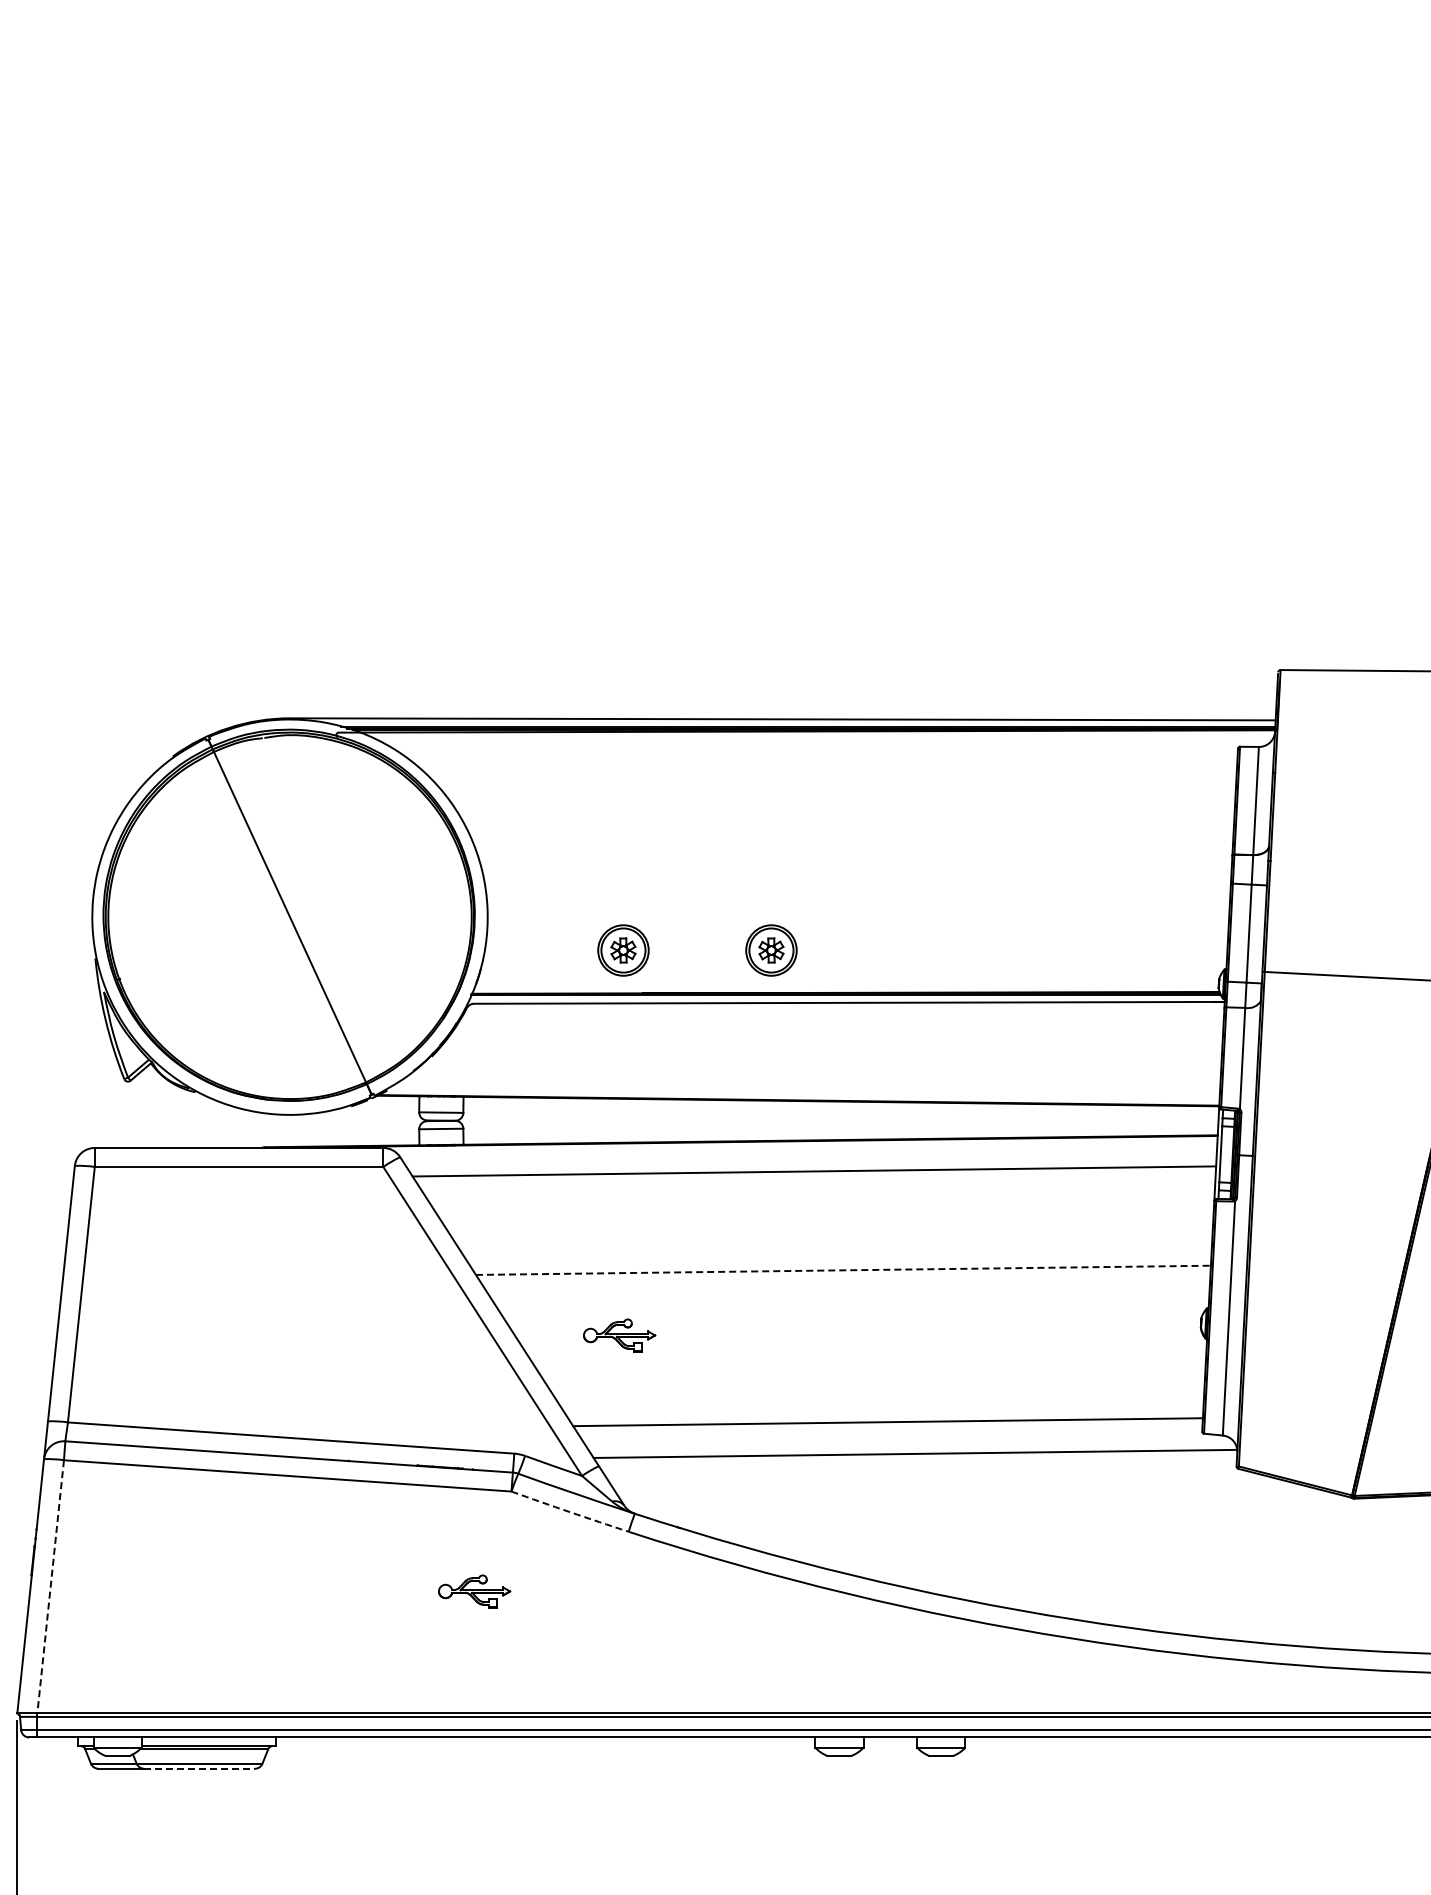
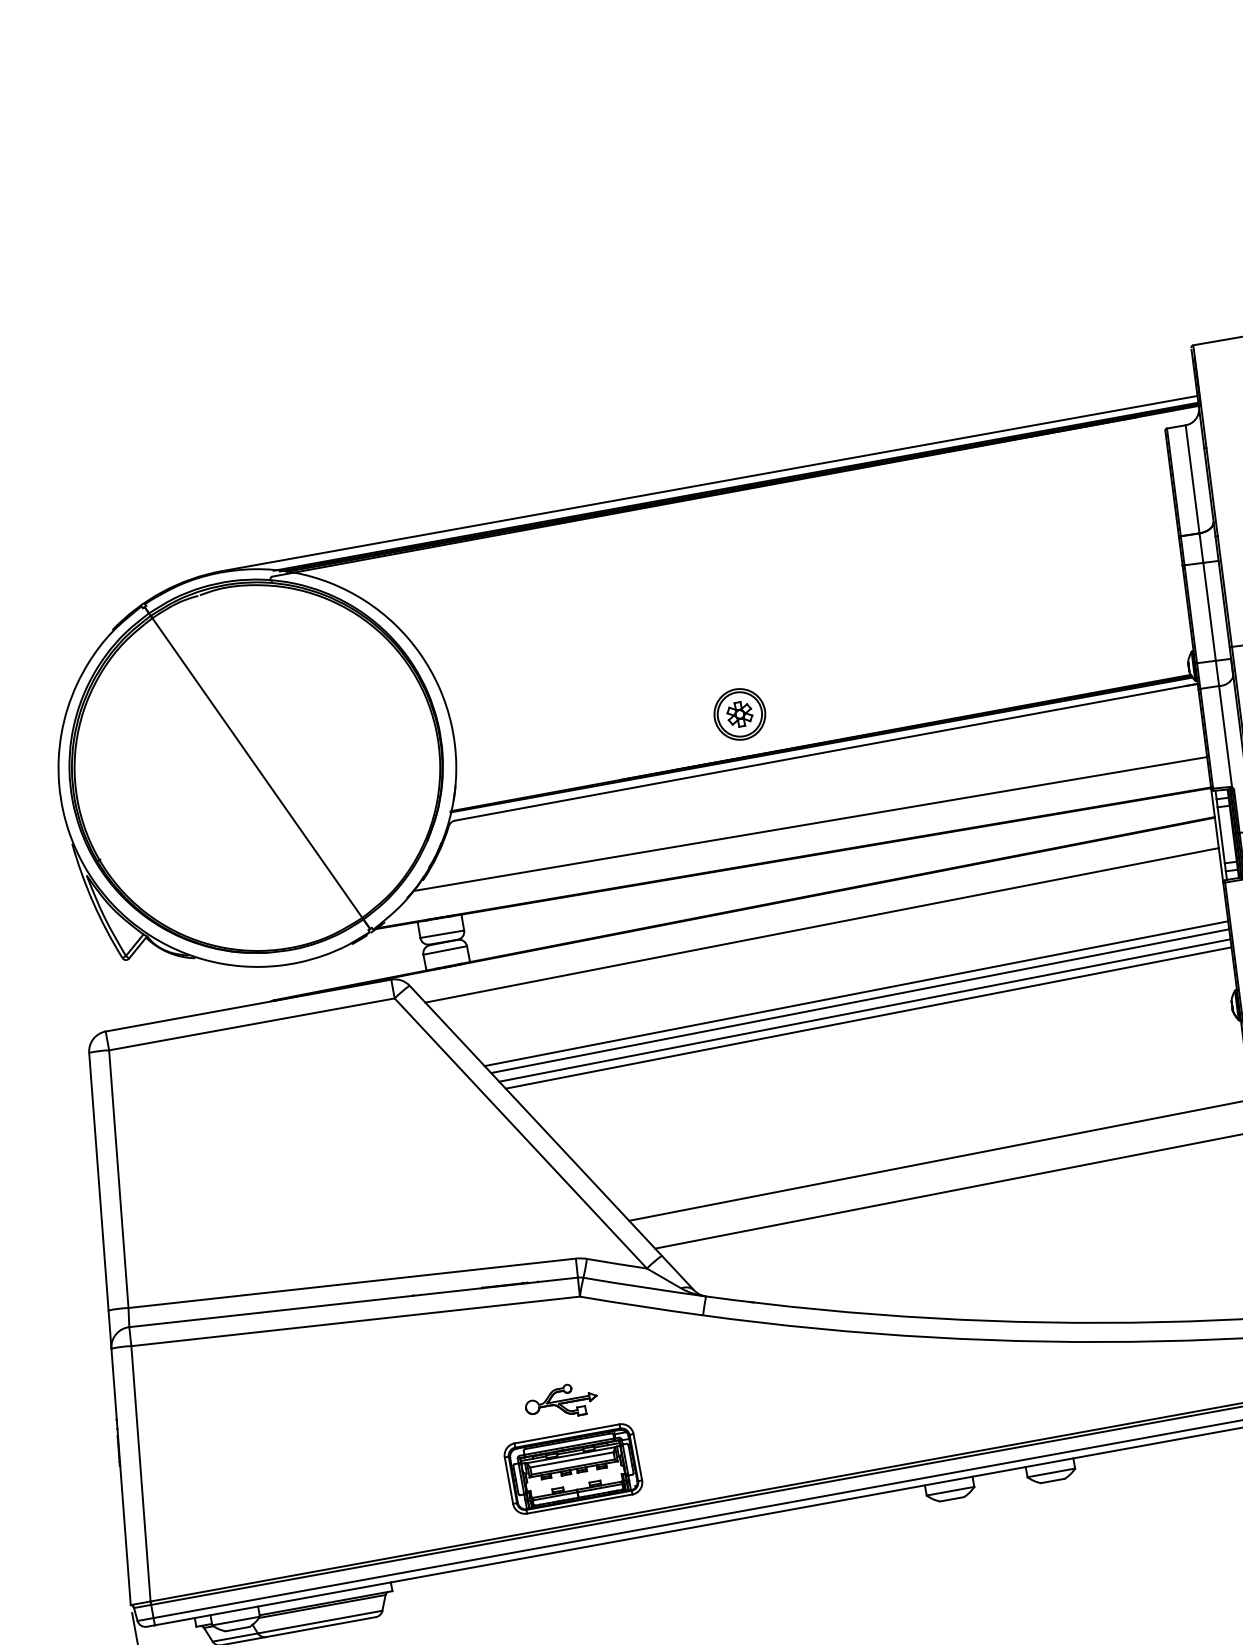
part: (623, 950) -> (593, 741), removed
line: (821, 1070) -> (810, 824), added
line: (835, 1244) -> (856, 993), added
line: (837, 1252) -> (859, 1001), added
line: (840, 1261) -> (864, 1009), added
line: (843, 1270) -> (868, 1018), dashed -> solid
part: (619, 1335) -> (658, 1122), removed
arc: (569, 1512) -> (641, 1306), dashed -> solid
line: (50, 1587) -> (140, 1474), dashed -> solid
part: (474, 1658) -> (573, 1468), added
line: (200, 1768) -> (321, 1626), dashed -> solid

